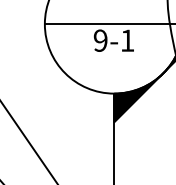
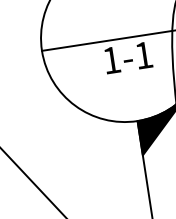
text: (100, 40) -> (111, 60), 9-1 -> 1-1

